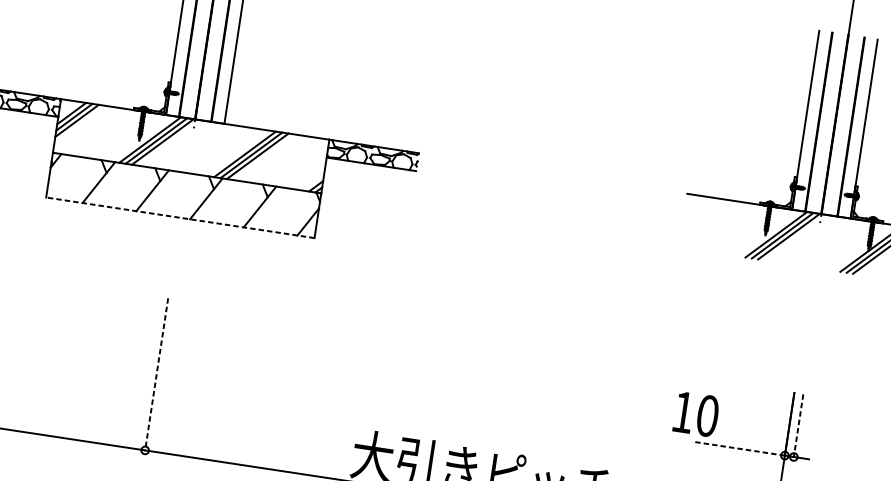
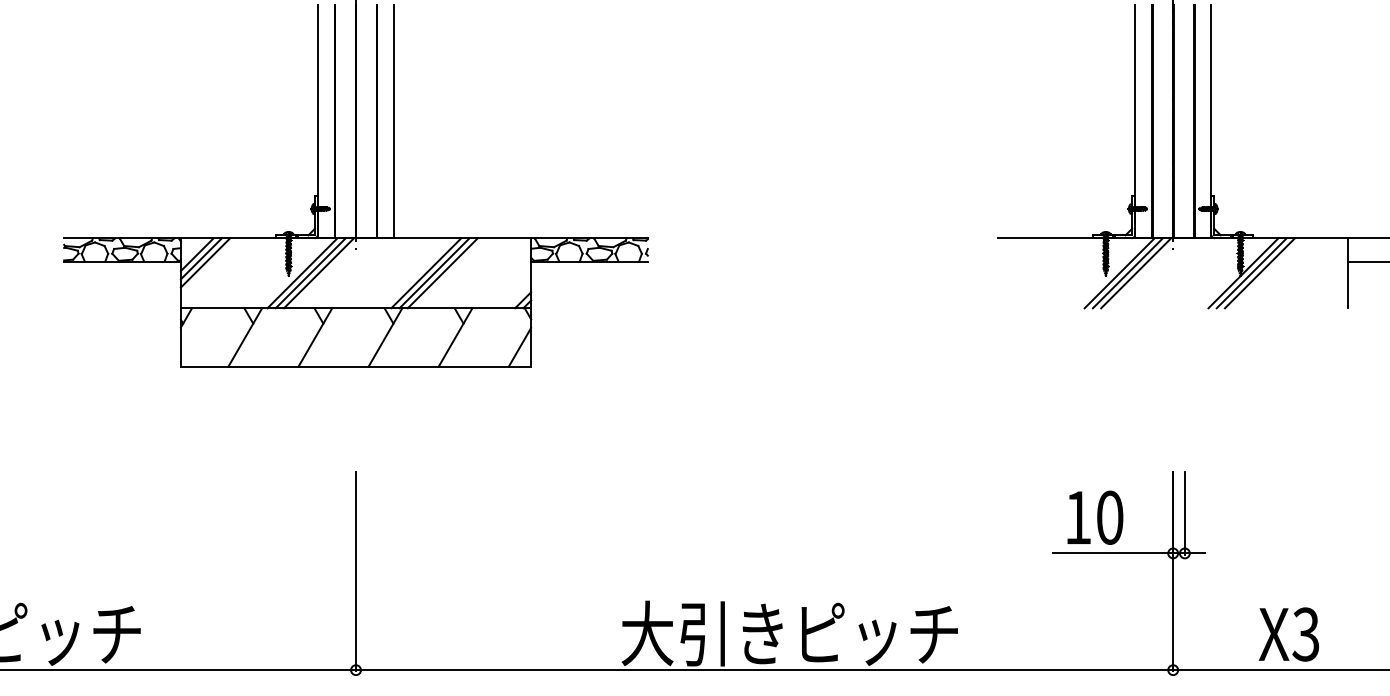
line: (179, 217) -> (355, 366), dashed -> solid
line: (156, 374) -> (356, 571), dashed -> solid
text: (696, 414) -> (1095, 517), moved
line: (798, 426) -> (1184, 513), dashed -> solid
line: (738, 448) -> (1112, 553), dashed -> solid

